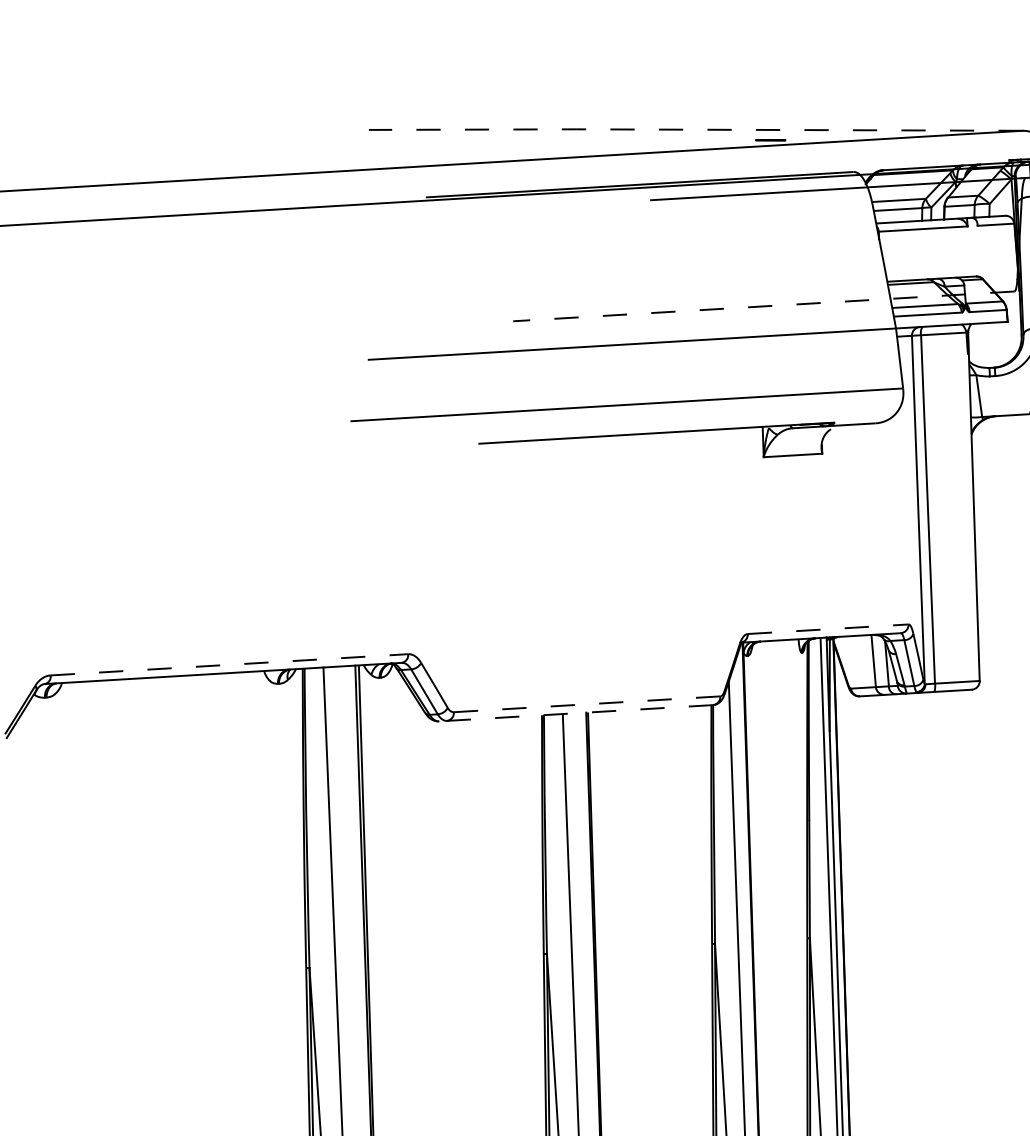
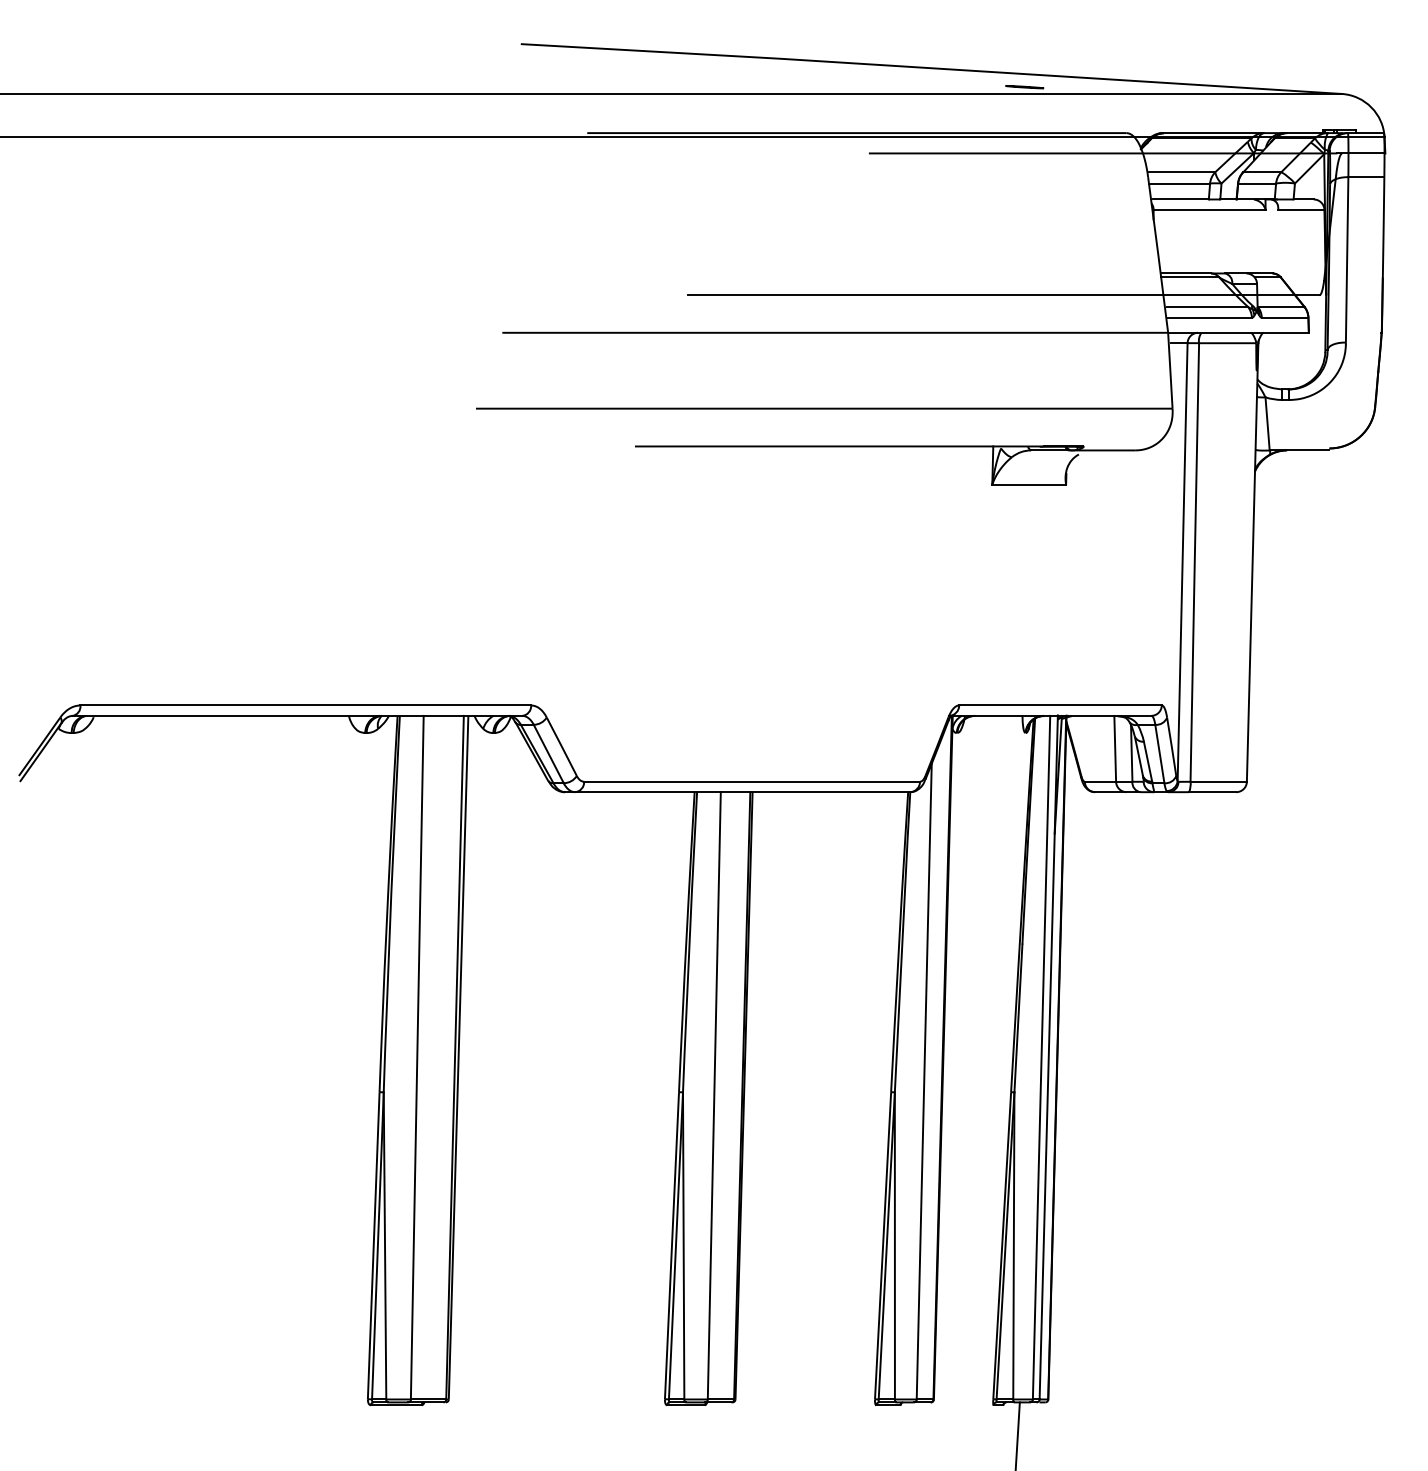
line: (695, 129) -> (930, 68), dashed -> solid
line: (763, 306) -> (1003, 295), dashed -> solid
line: (828, 629) -> (1060, 705), dashed -> solid
line: (230, 664) -> (306, 705), dashed -> solid
line: (587, 704) -> (752, 781), dashed -> solid
line: (576, 713) -> (737, 792), dashed -> solid

